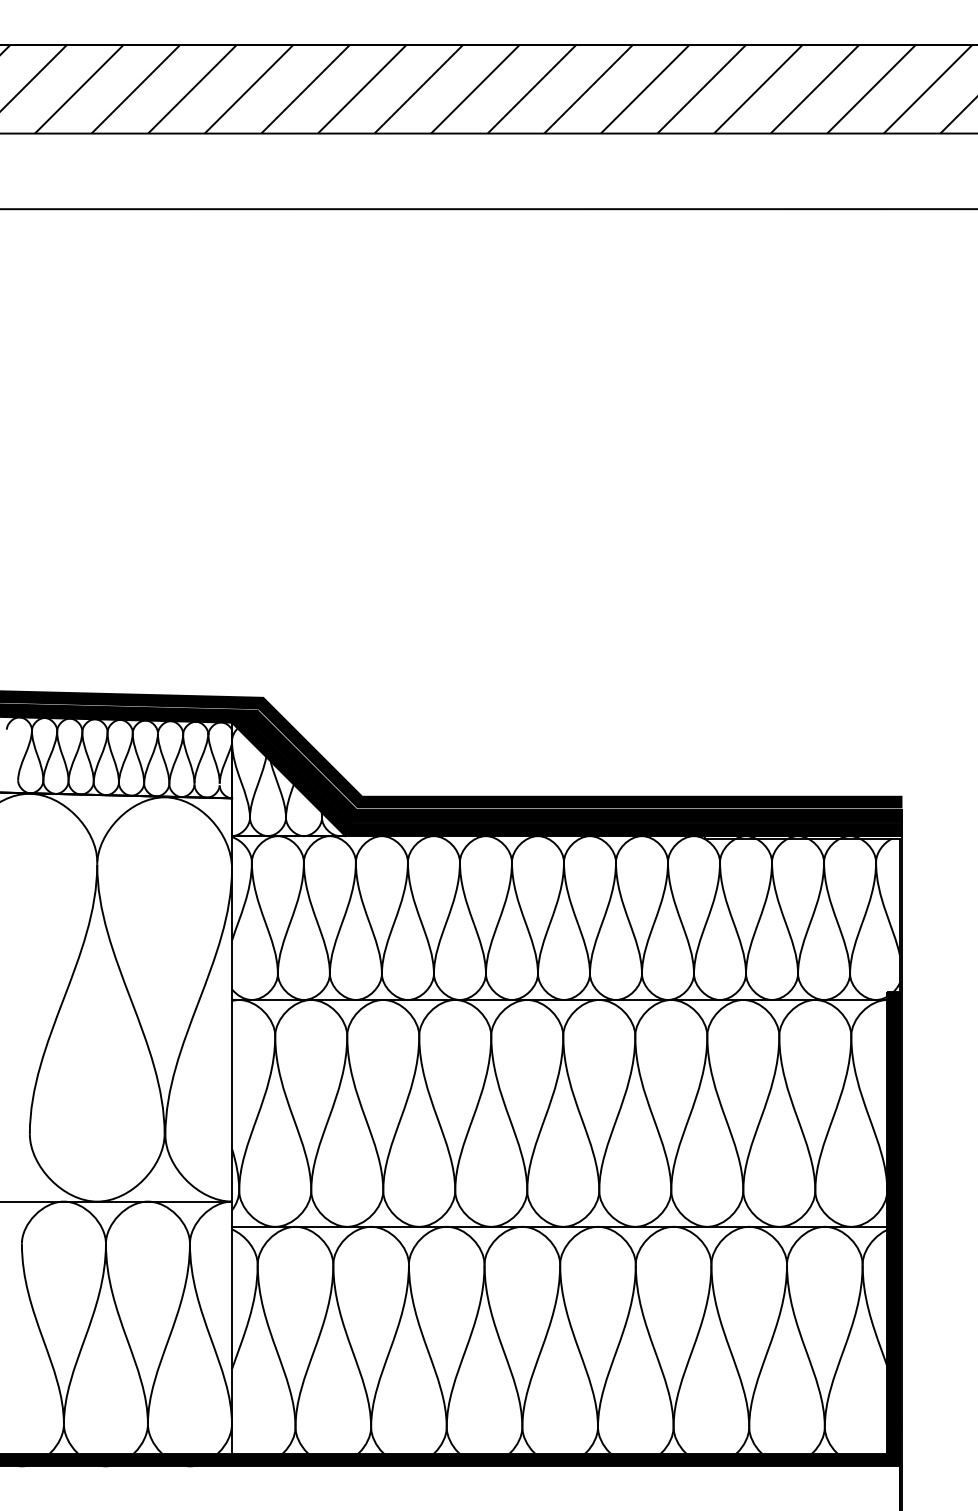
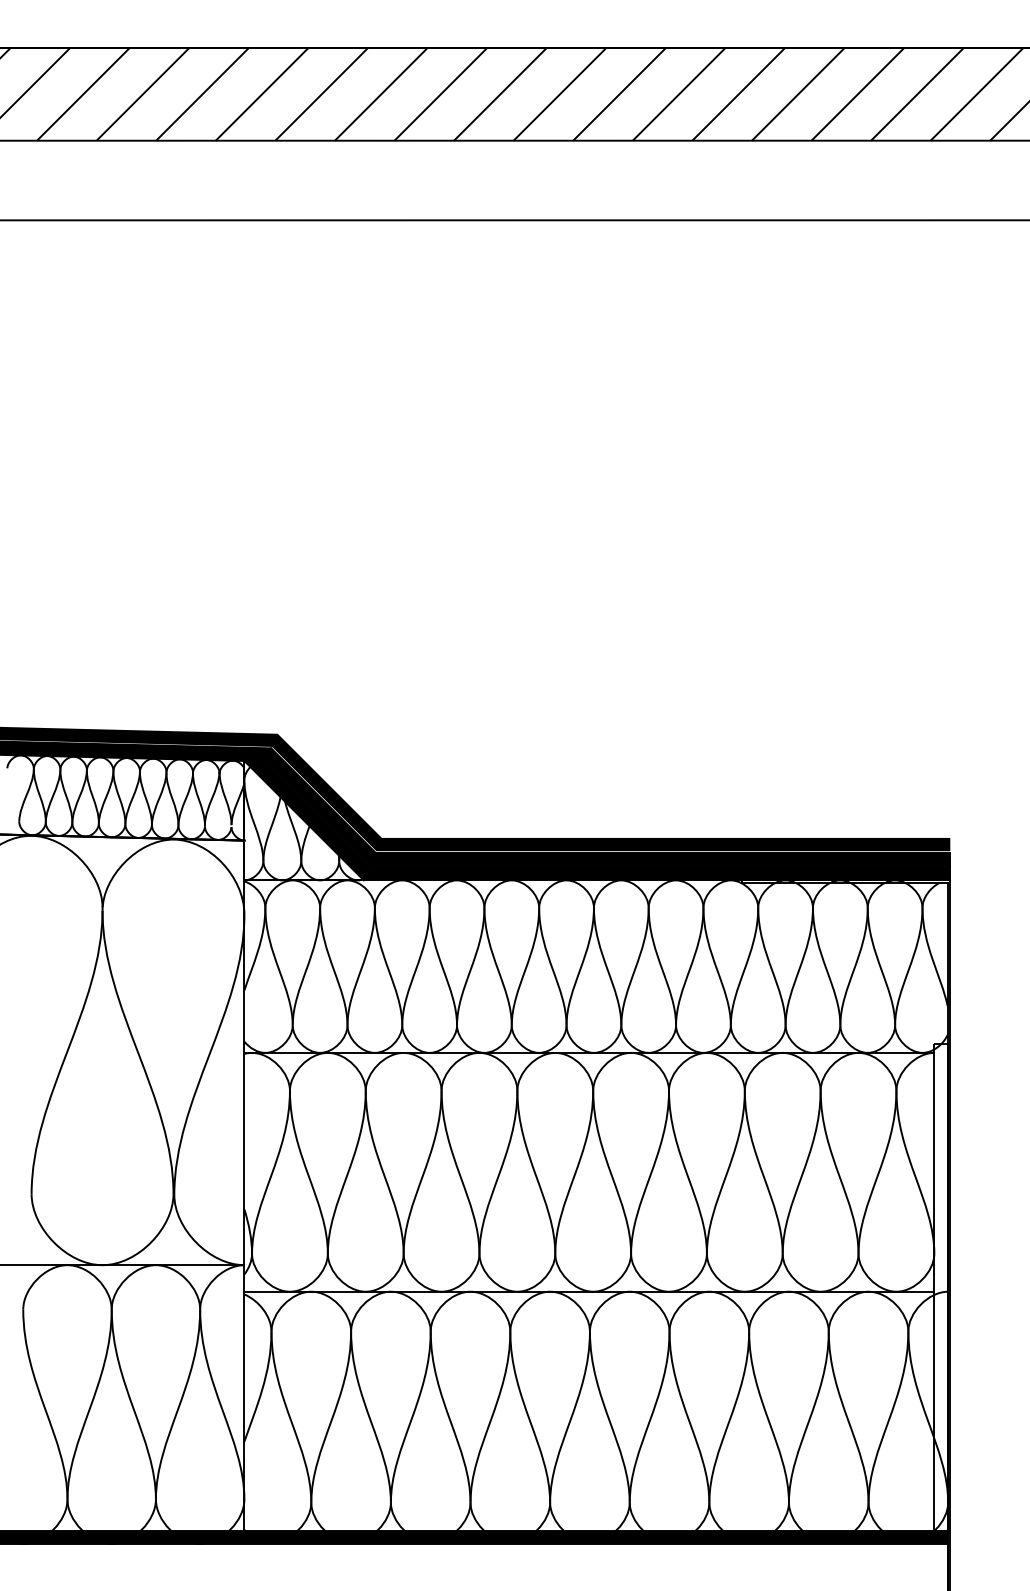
fill: (893, 1222) -> (940, 1287), removed

